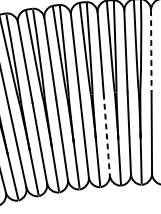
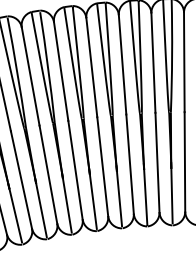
line: (151, 51) -> (184, 62), dashed -> solid
line: (107, 134) -> (130, 164), dashed -> solid

